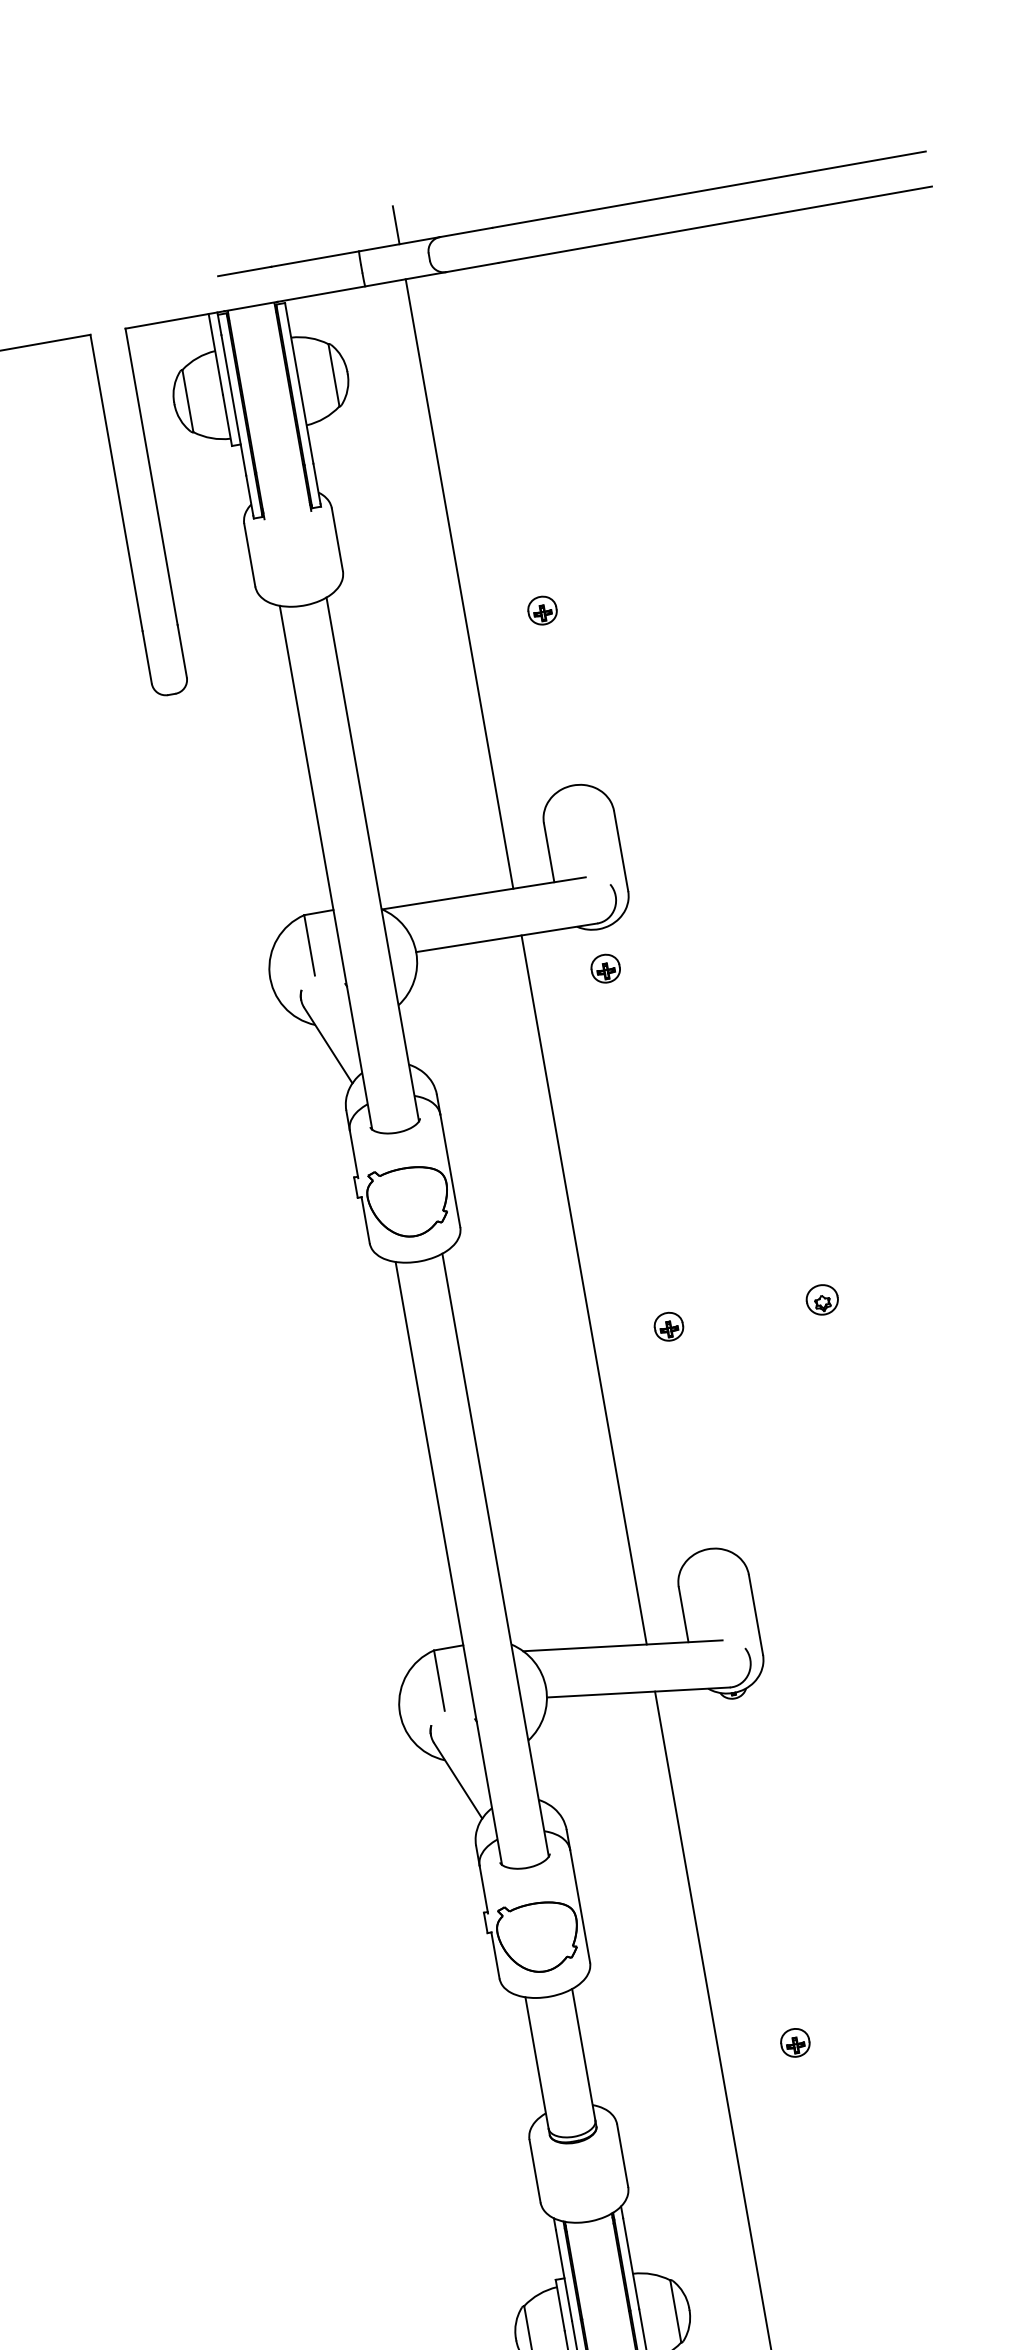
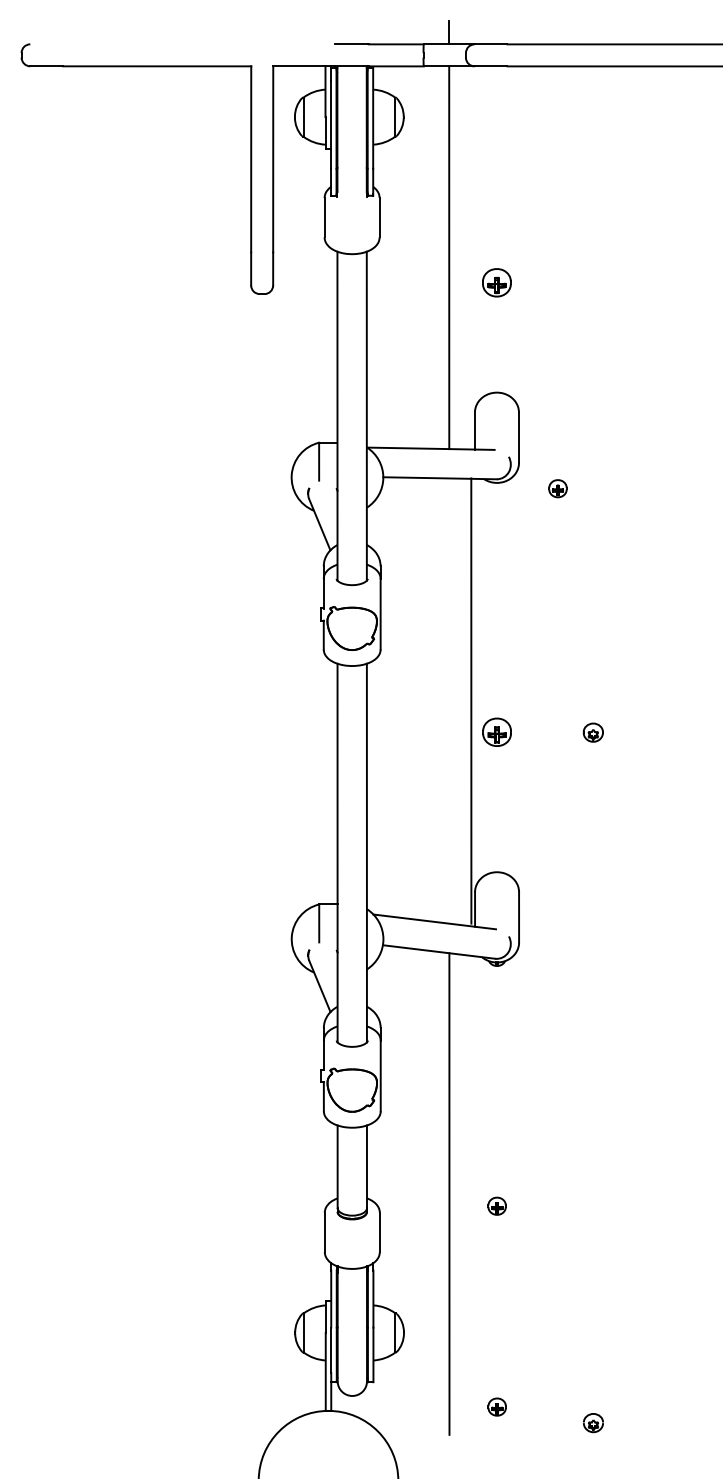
part: (541, 610) -> (496, 282), size x1.6
part: (604, 968) -> (557, 488), moved
line: (584, 1289) -> (471, 700), moved
part: (668, 1326) -> (496, 732), size x1.6
part: (794, 2041) -> (496, 1205), moved

